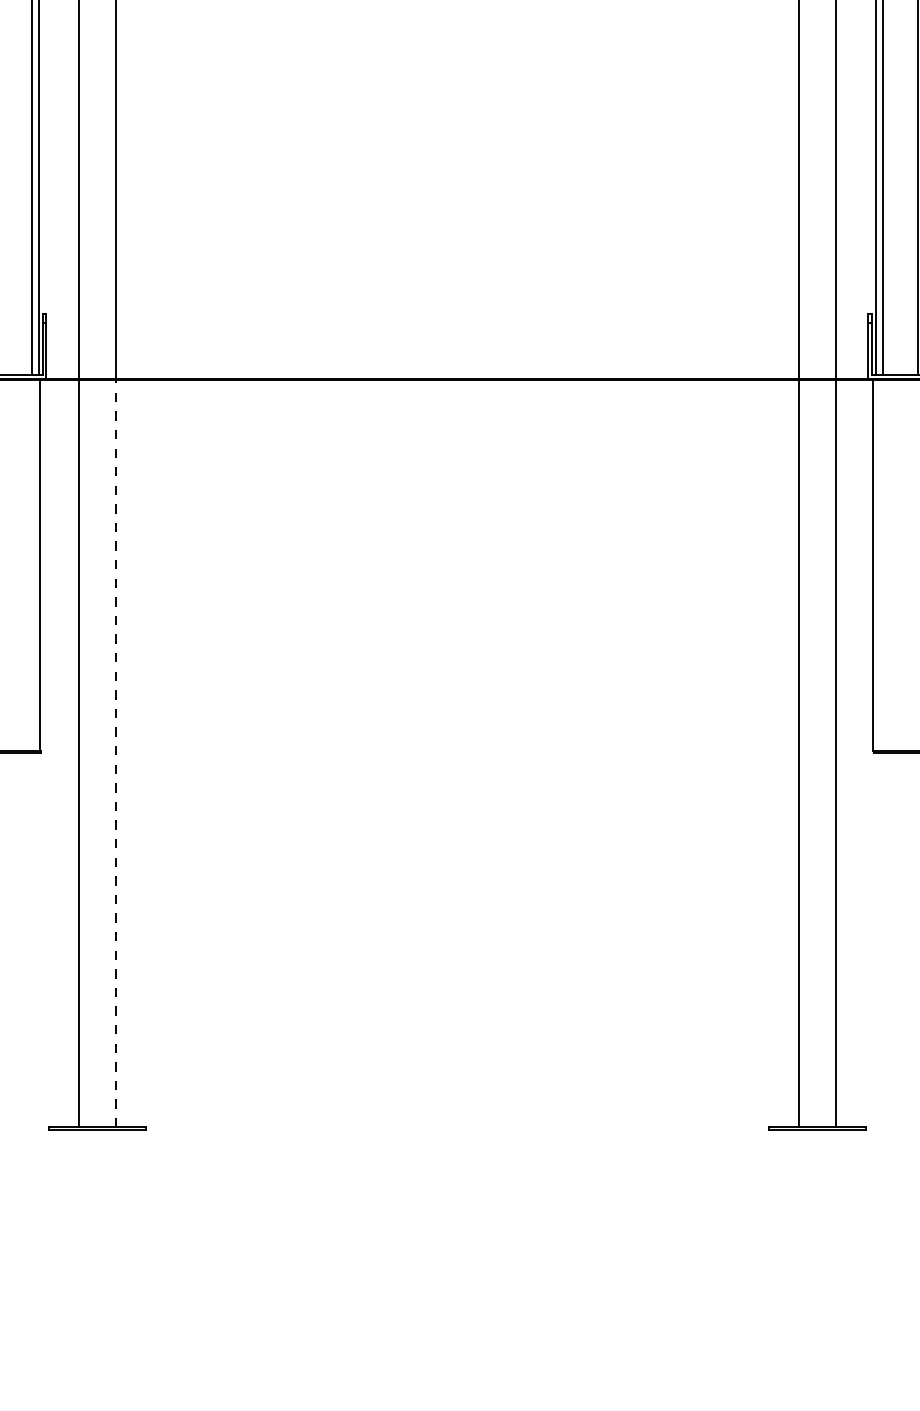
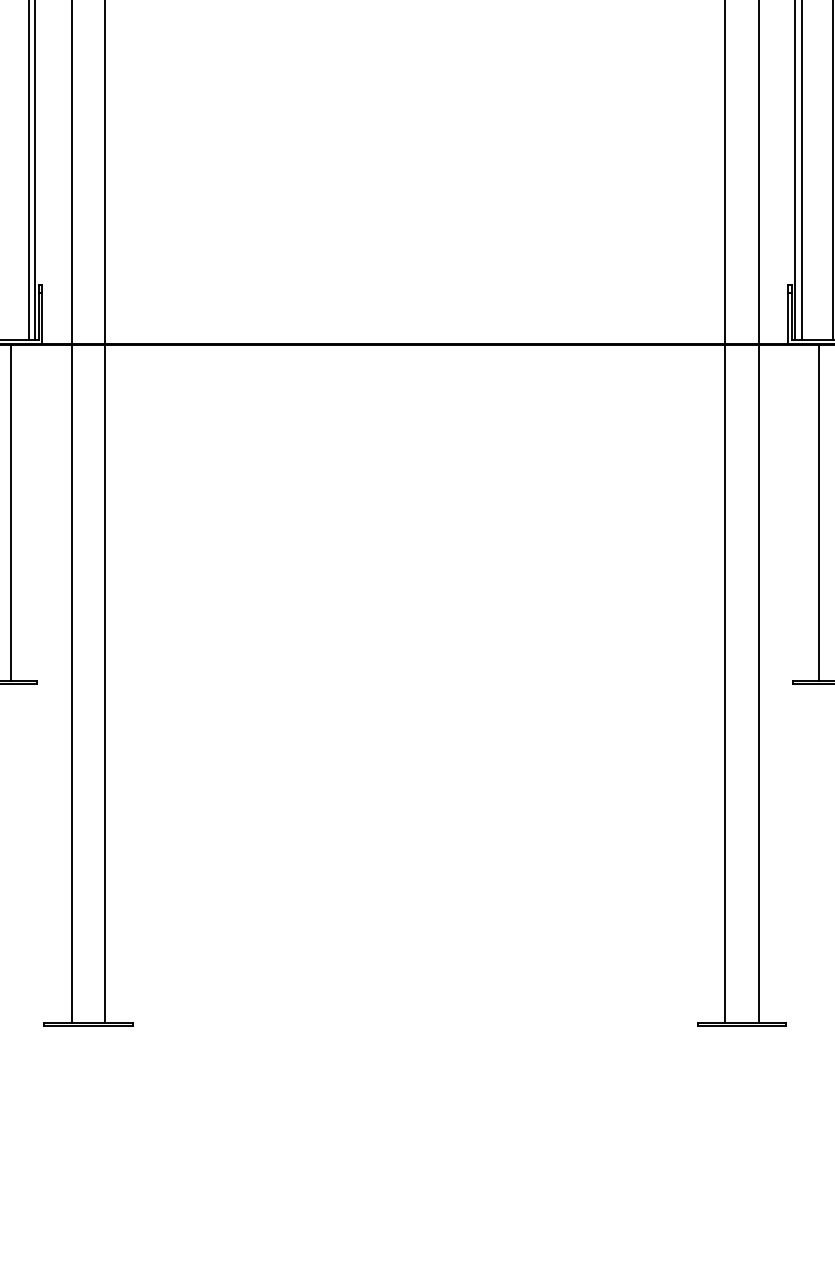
line: (40, 564) -> (11, 512), moved
line: (872, 564) -> (819, 512), moved
line: (116, 753) -> (105, 684), dashed -> solid

